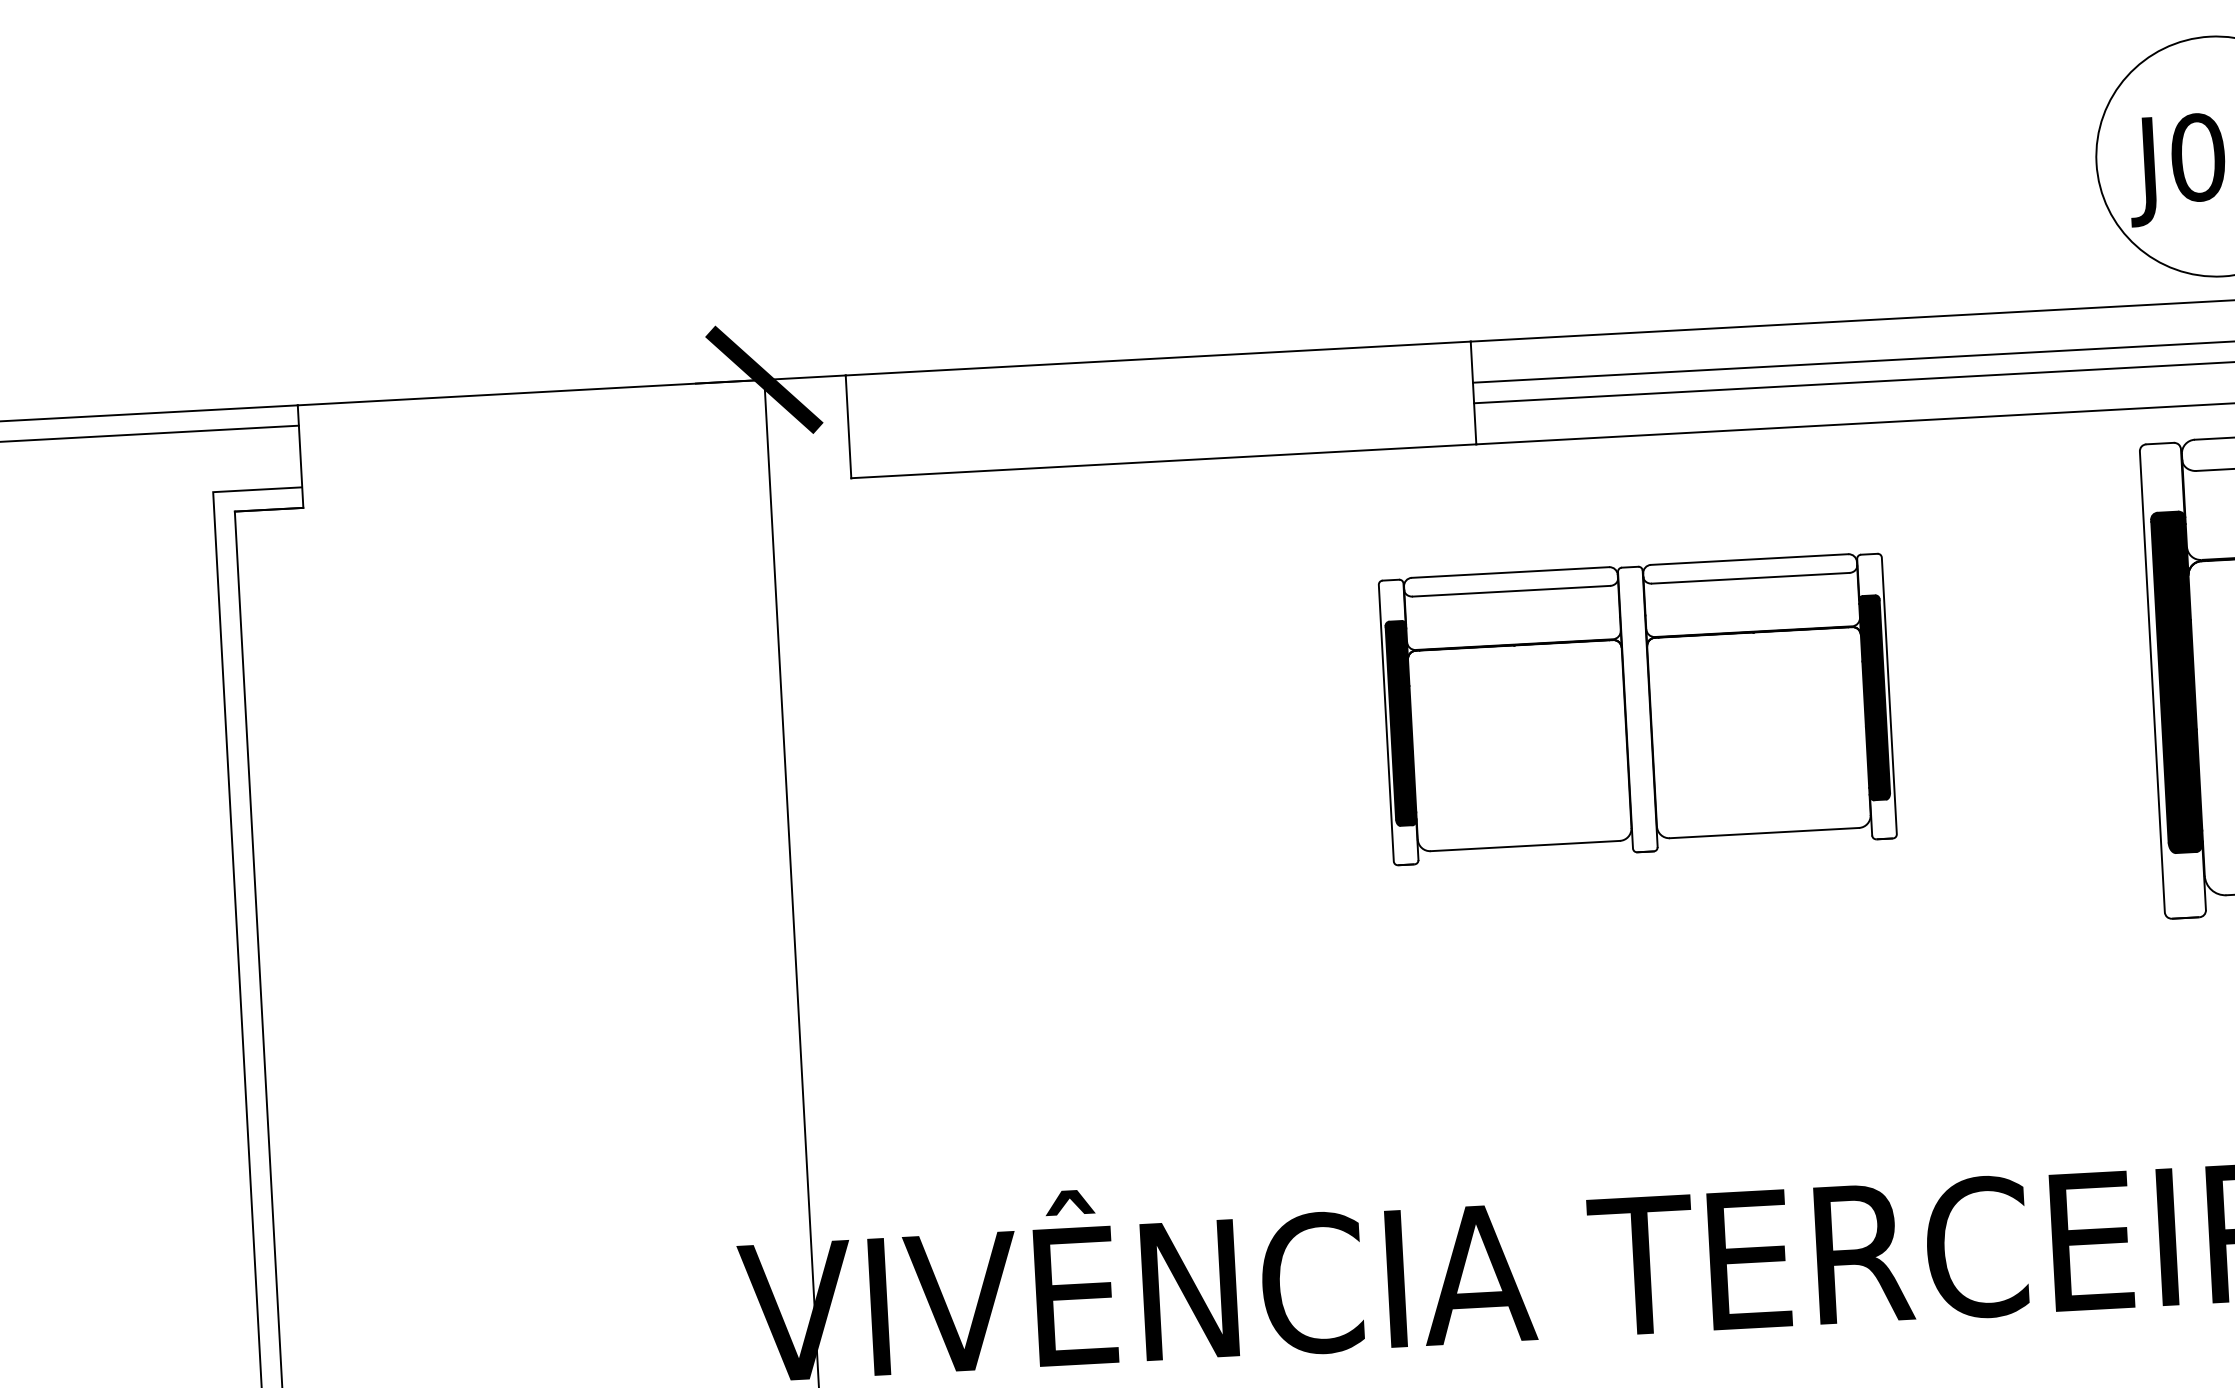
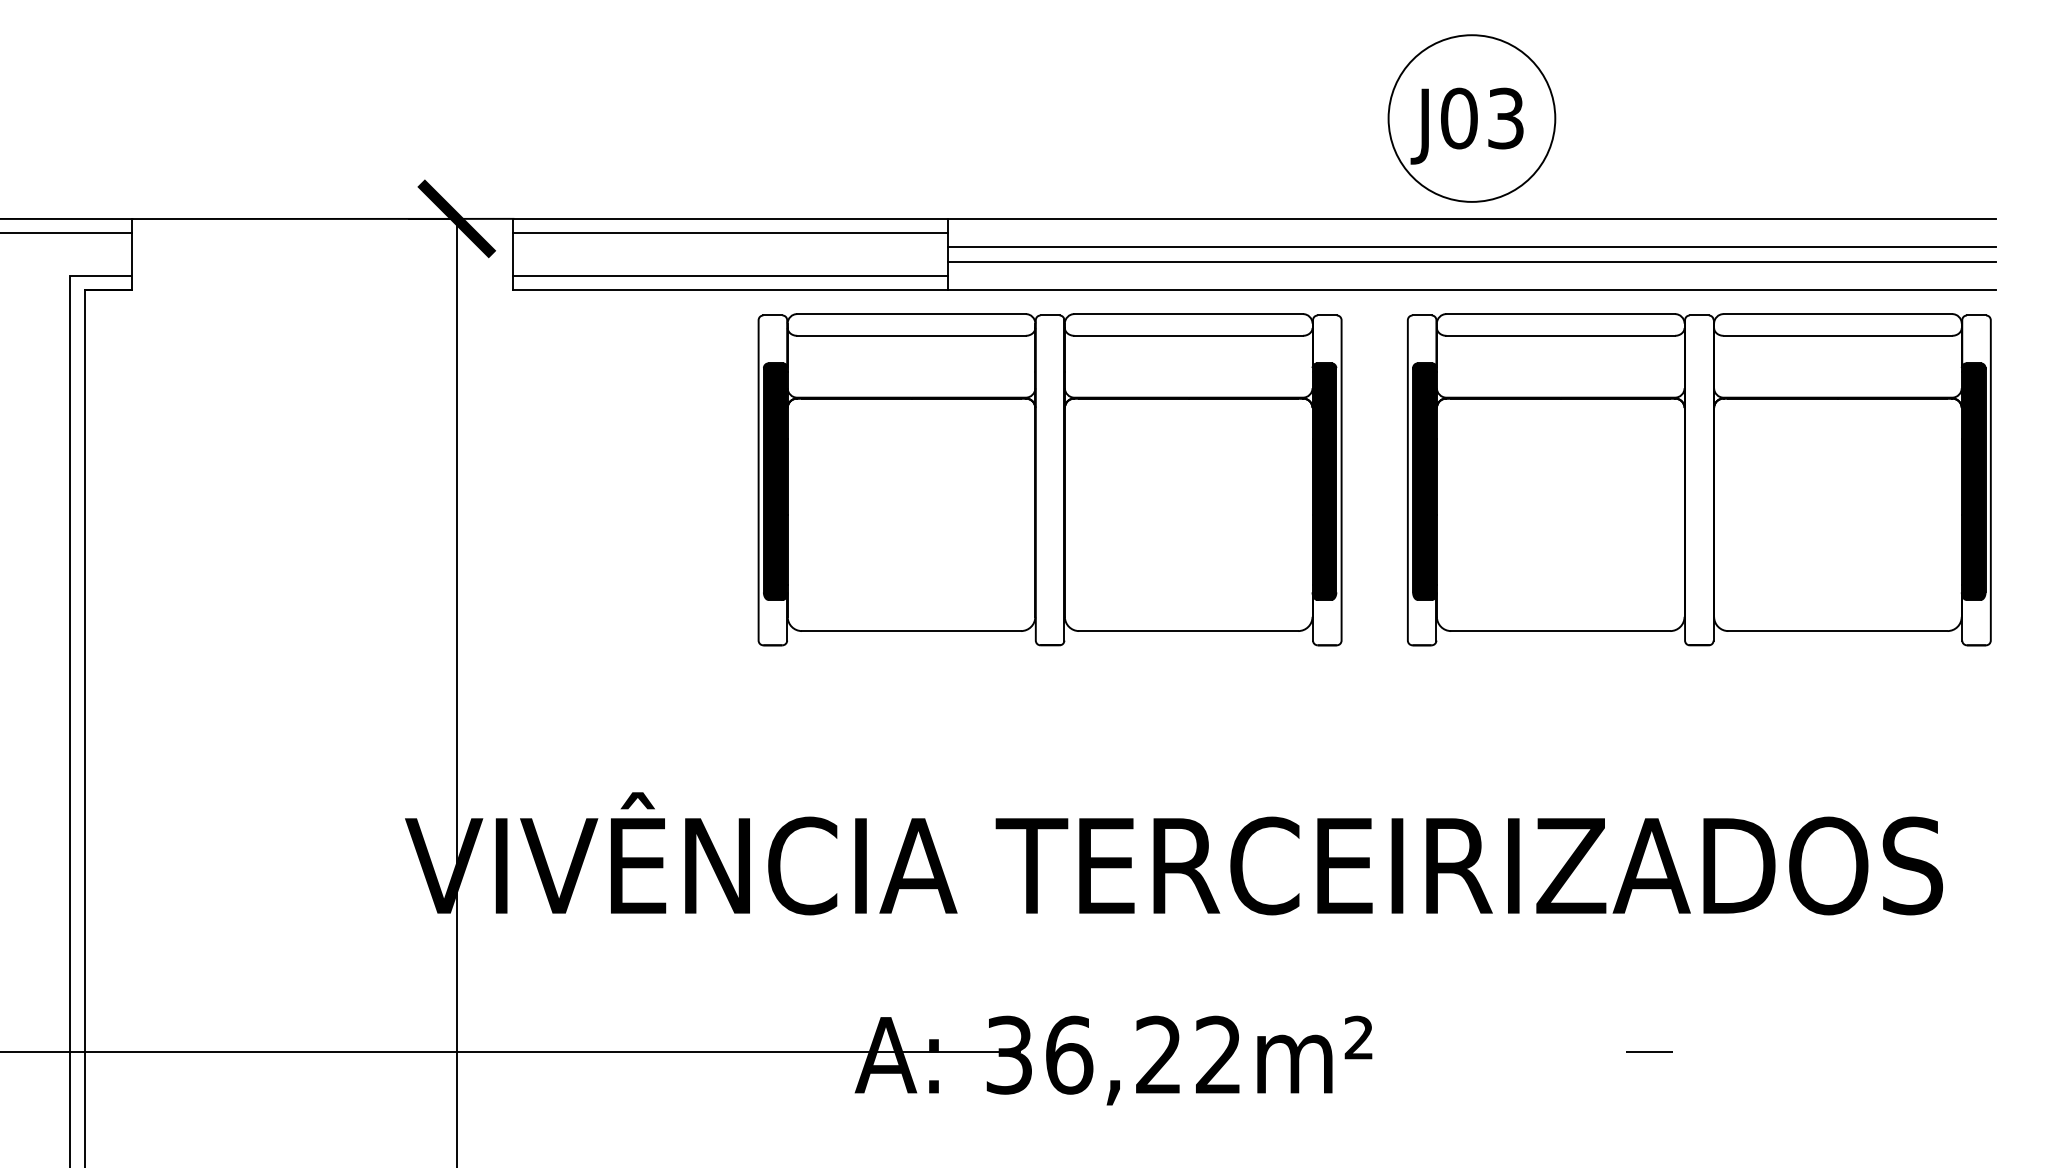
line: (1159, 379) -> (730, 233), added
line: (1162, 441) -> (730, 276), added
part: (1636, 708) -> (1049, 479), size x1.67

